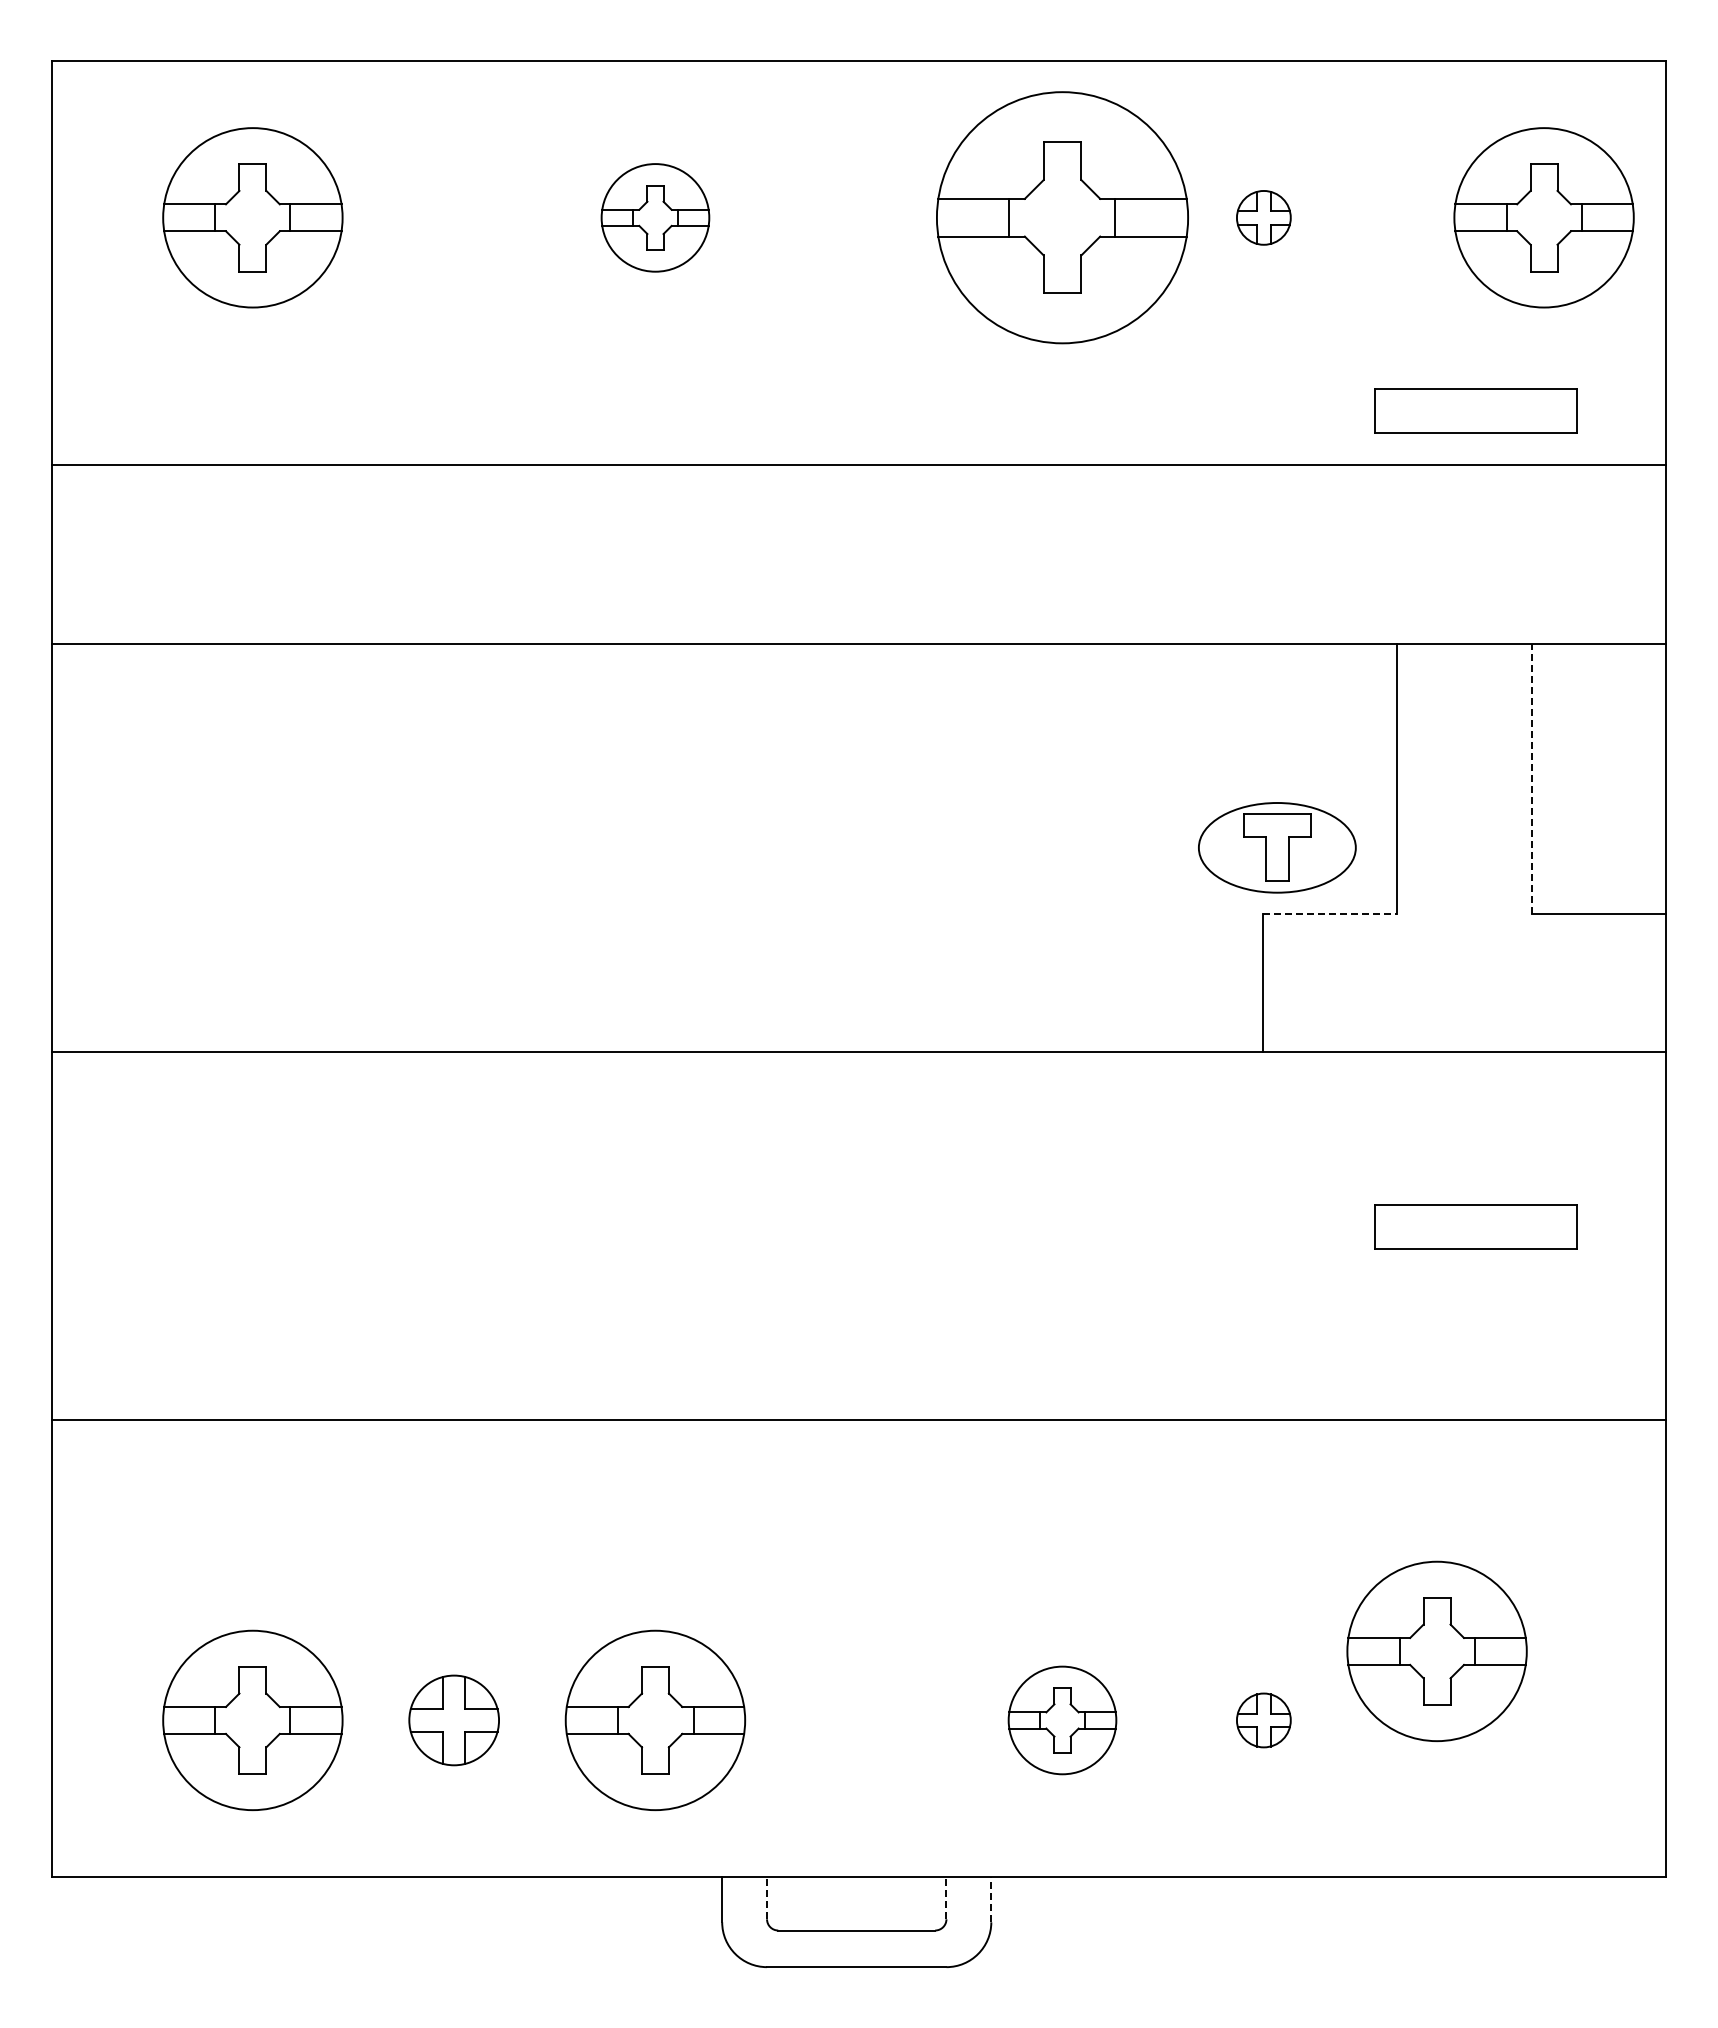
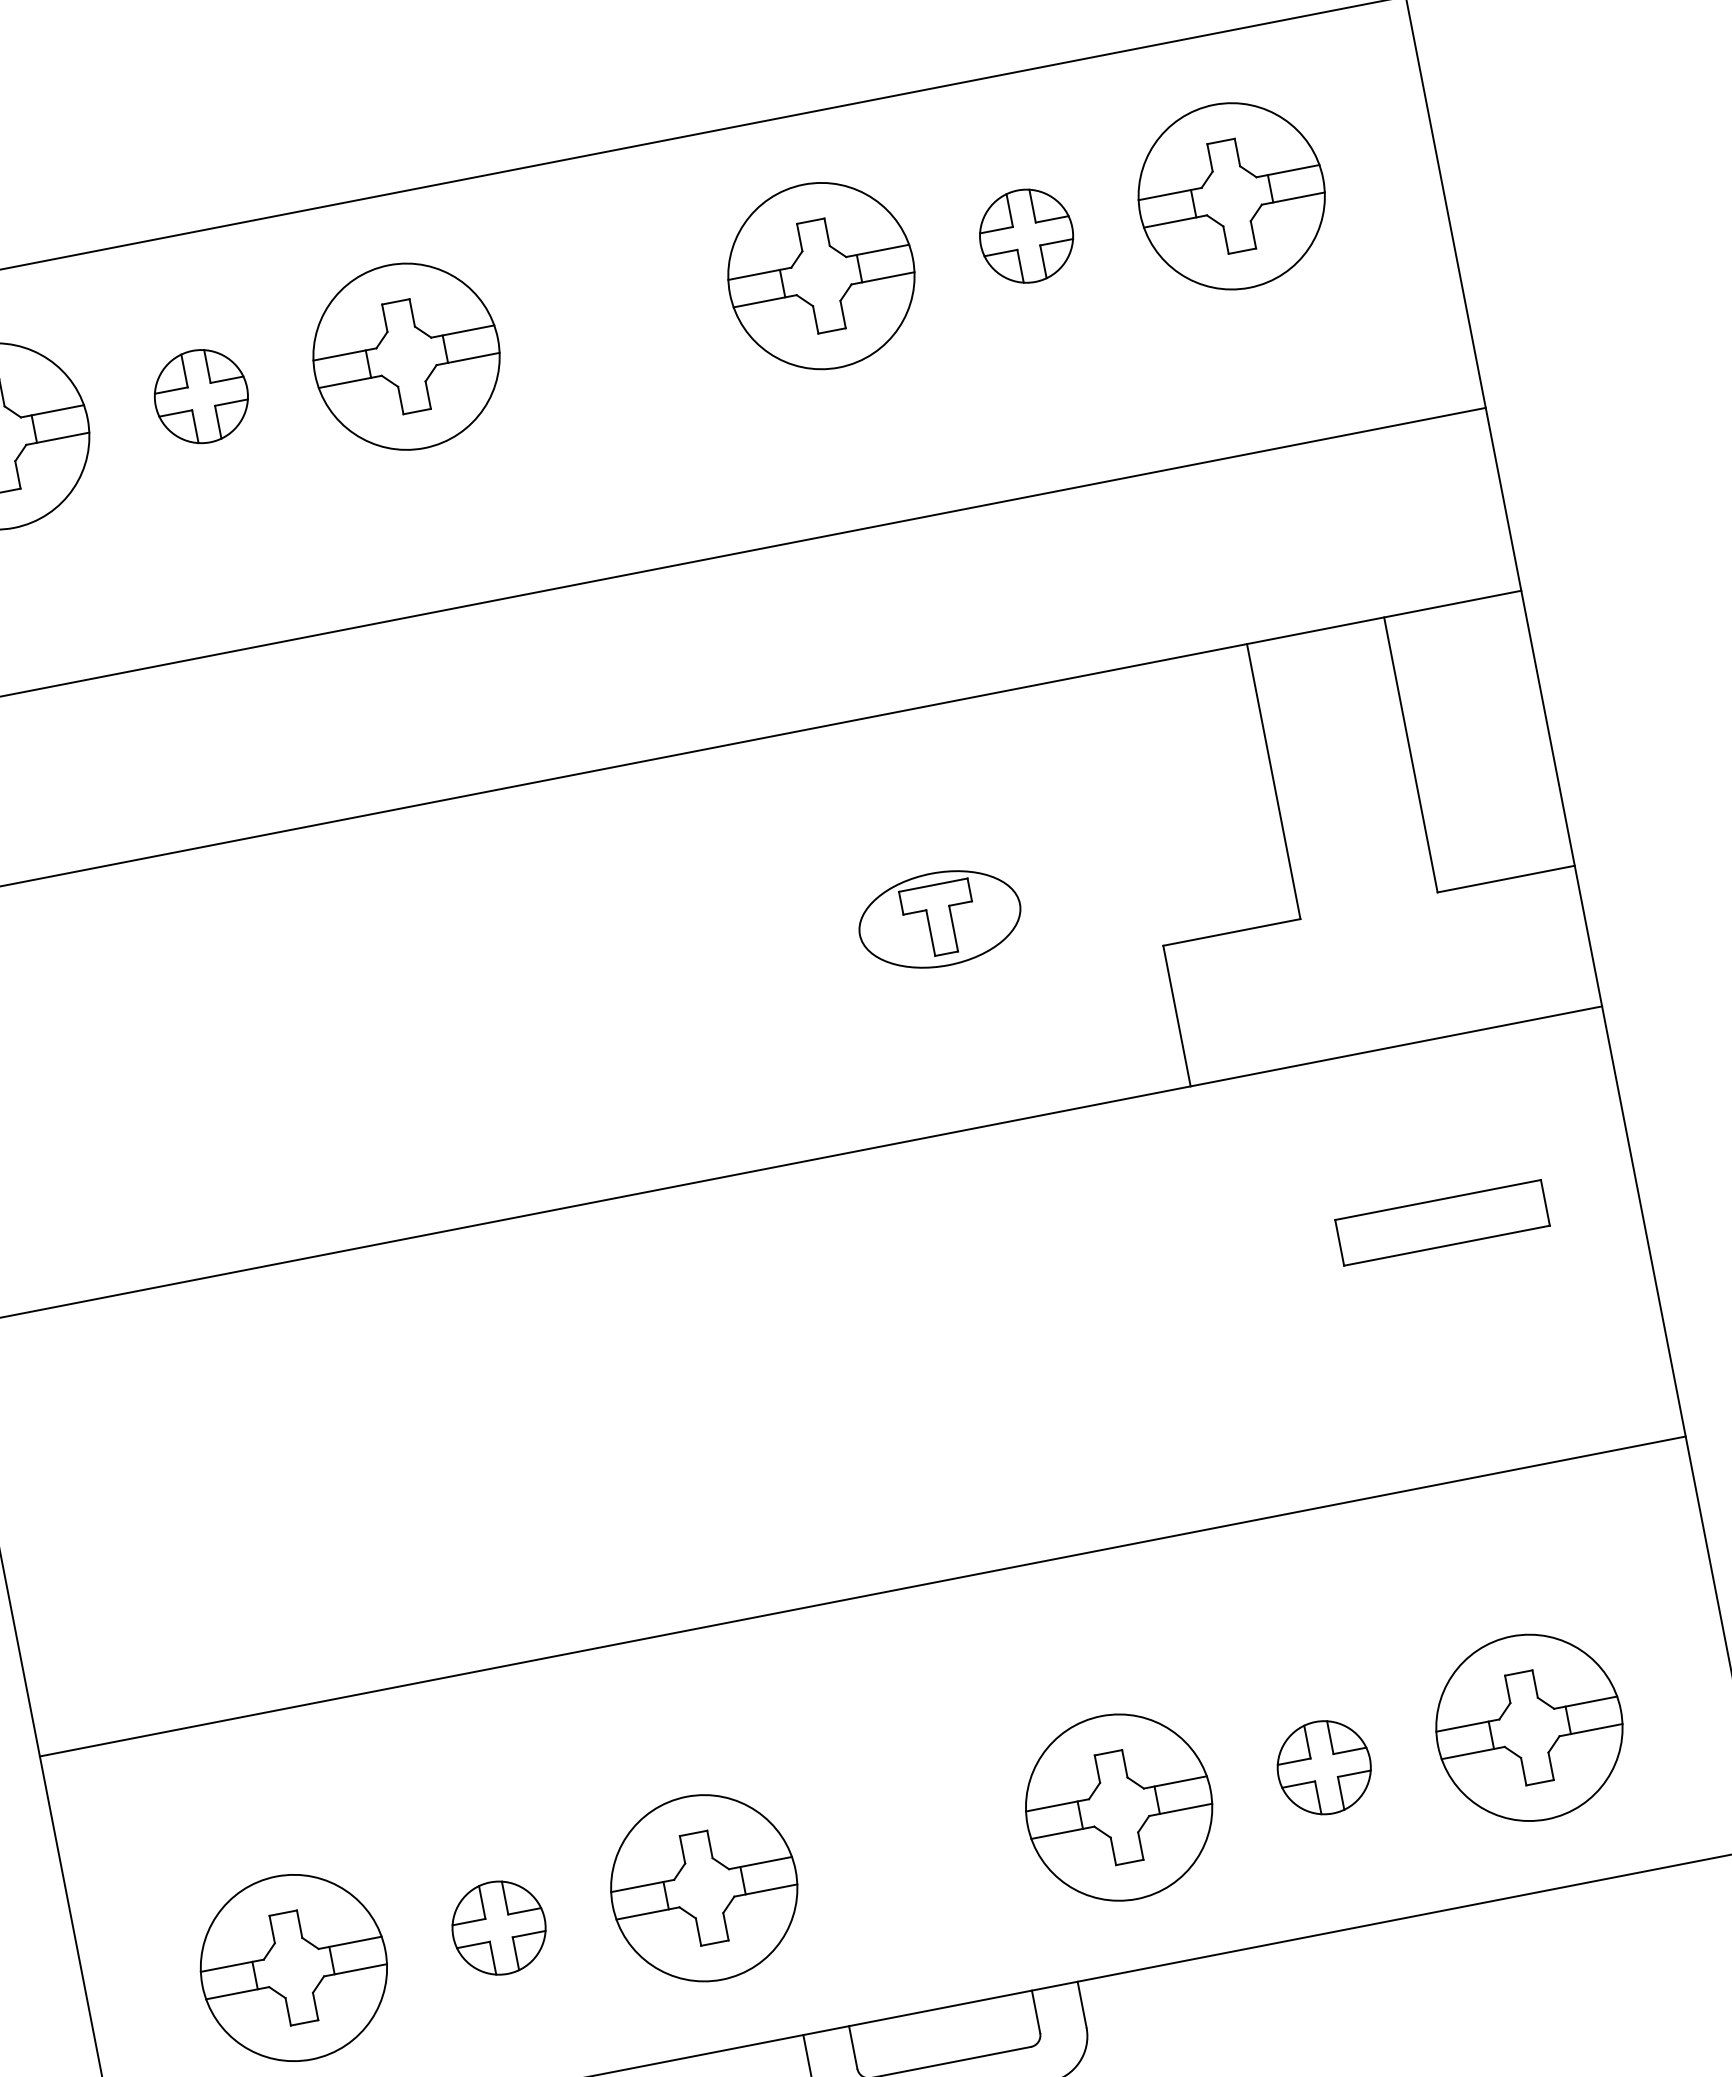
part: (453, 217) -> (200, 396), added
part: (655, 217) -> (406, 356), size x1.67
part: (1062, 217) -> (821, 275), size x0.71
part: (1263, 217) -> (1026, 235), size x1.67
part: (1543, 217) -> (1231, 196), moved
part: (1475, 410) -> (1280, 390), removed
line: (1531, 778) -> (1410, 754), dashed -> solid
part: (1277, 847) -> (940, 919), moved
line: (1330, 913) -> (1232, 932), dashed -> solid
line: (858, 1419) -> (862, 1596), moved
part: (1436, 1651) -> (1528, 1728), moved
part: (1062, 1720) -> (1119, 1807), size x1.67
part: (1263, 1720) -> (1323, 1767), size x1.67
line: (767, 1898) -> (853, 2047), dashed -> solid
line: (946, 1898) -> (1036, 2012), dashed -> solid
line: (991, 1899) -> (1082, 2004), dashed -> solid

